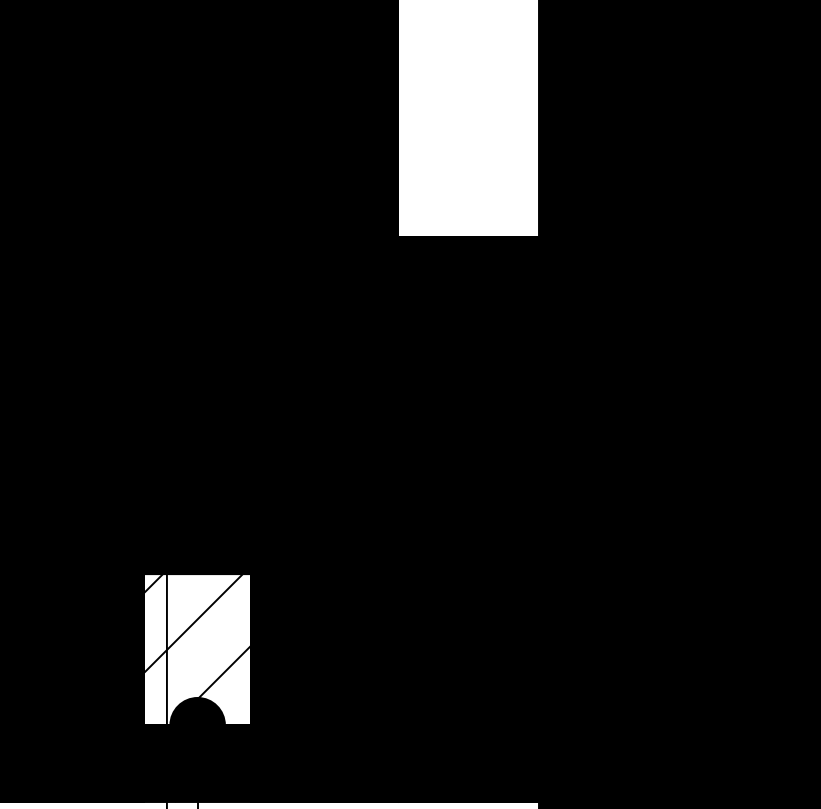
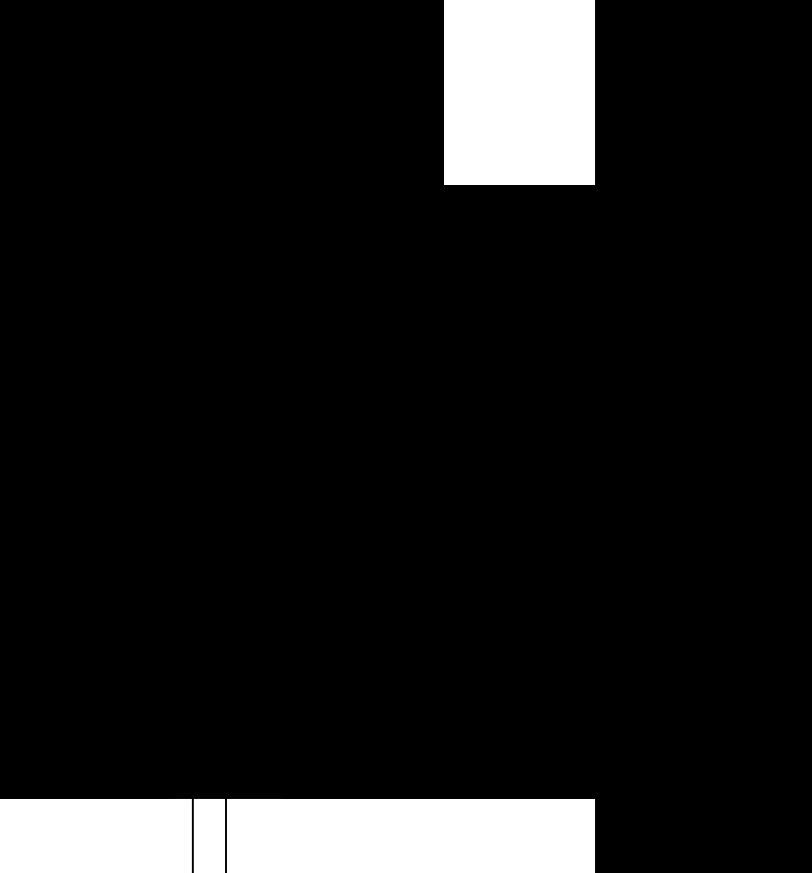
fill: (197, 649) -> (225, 632), added

